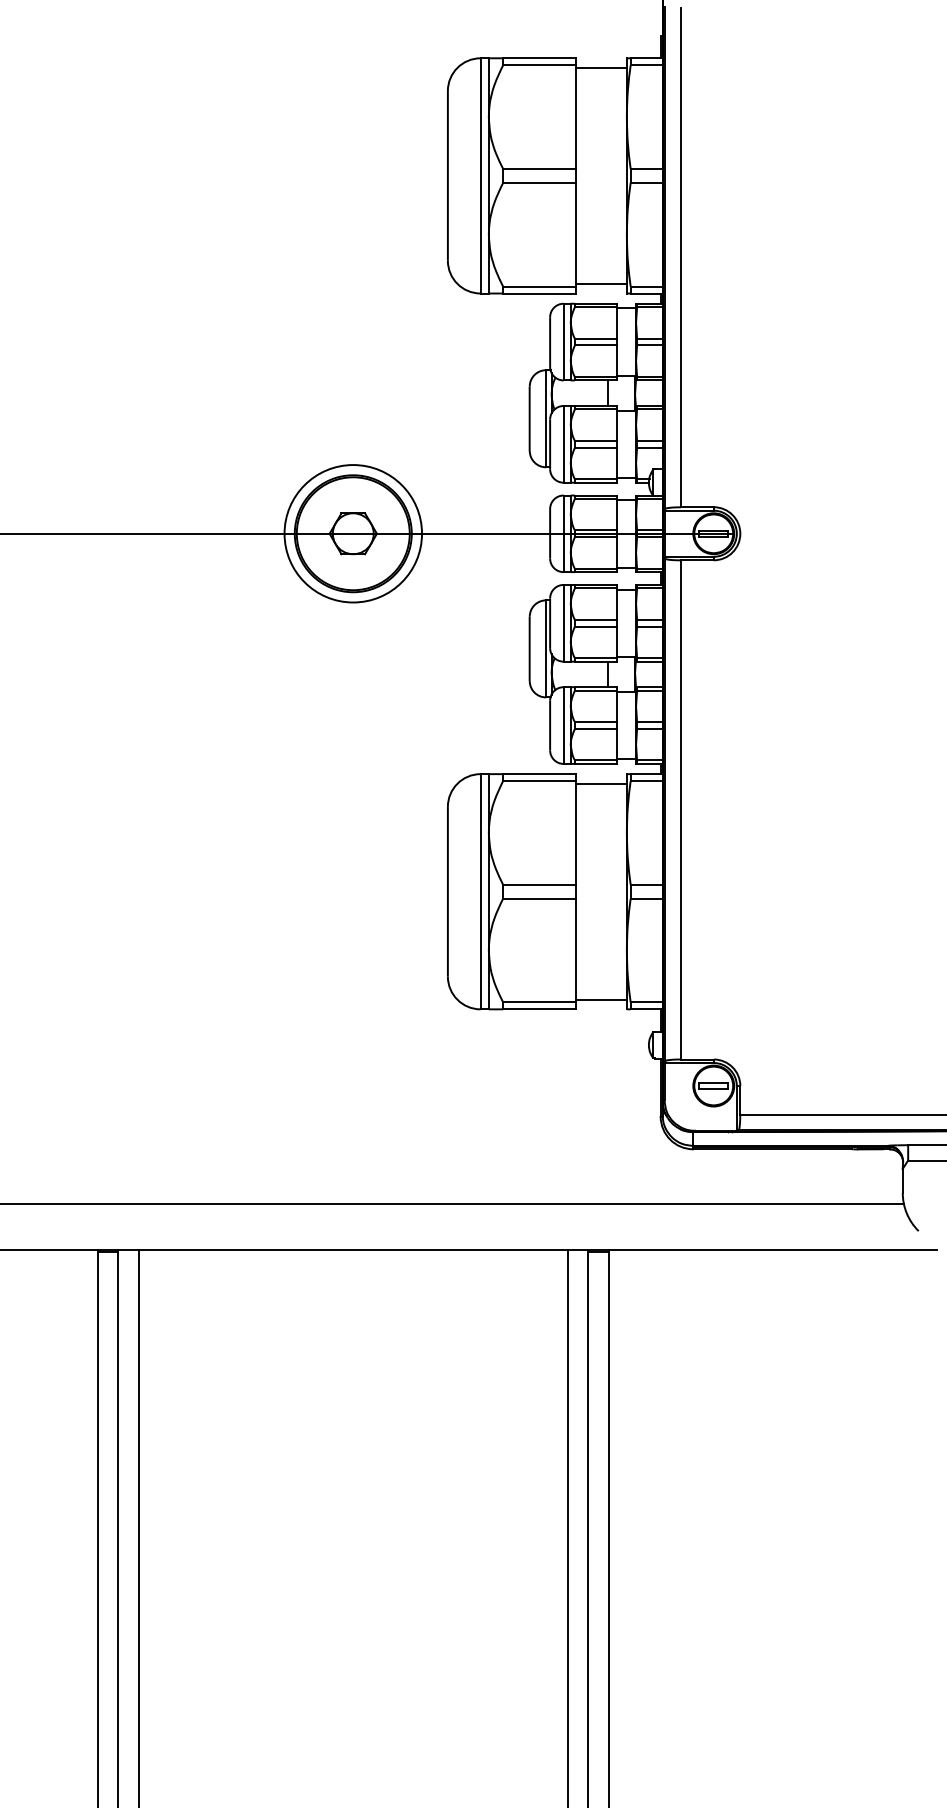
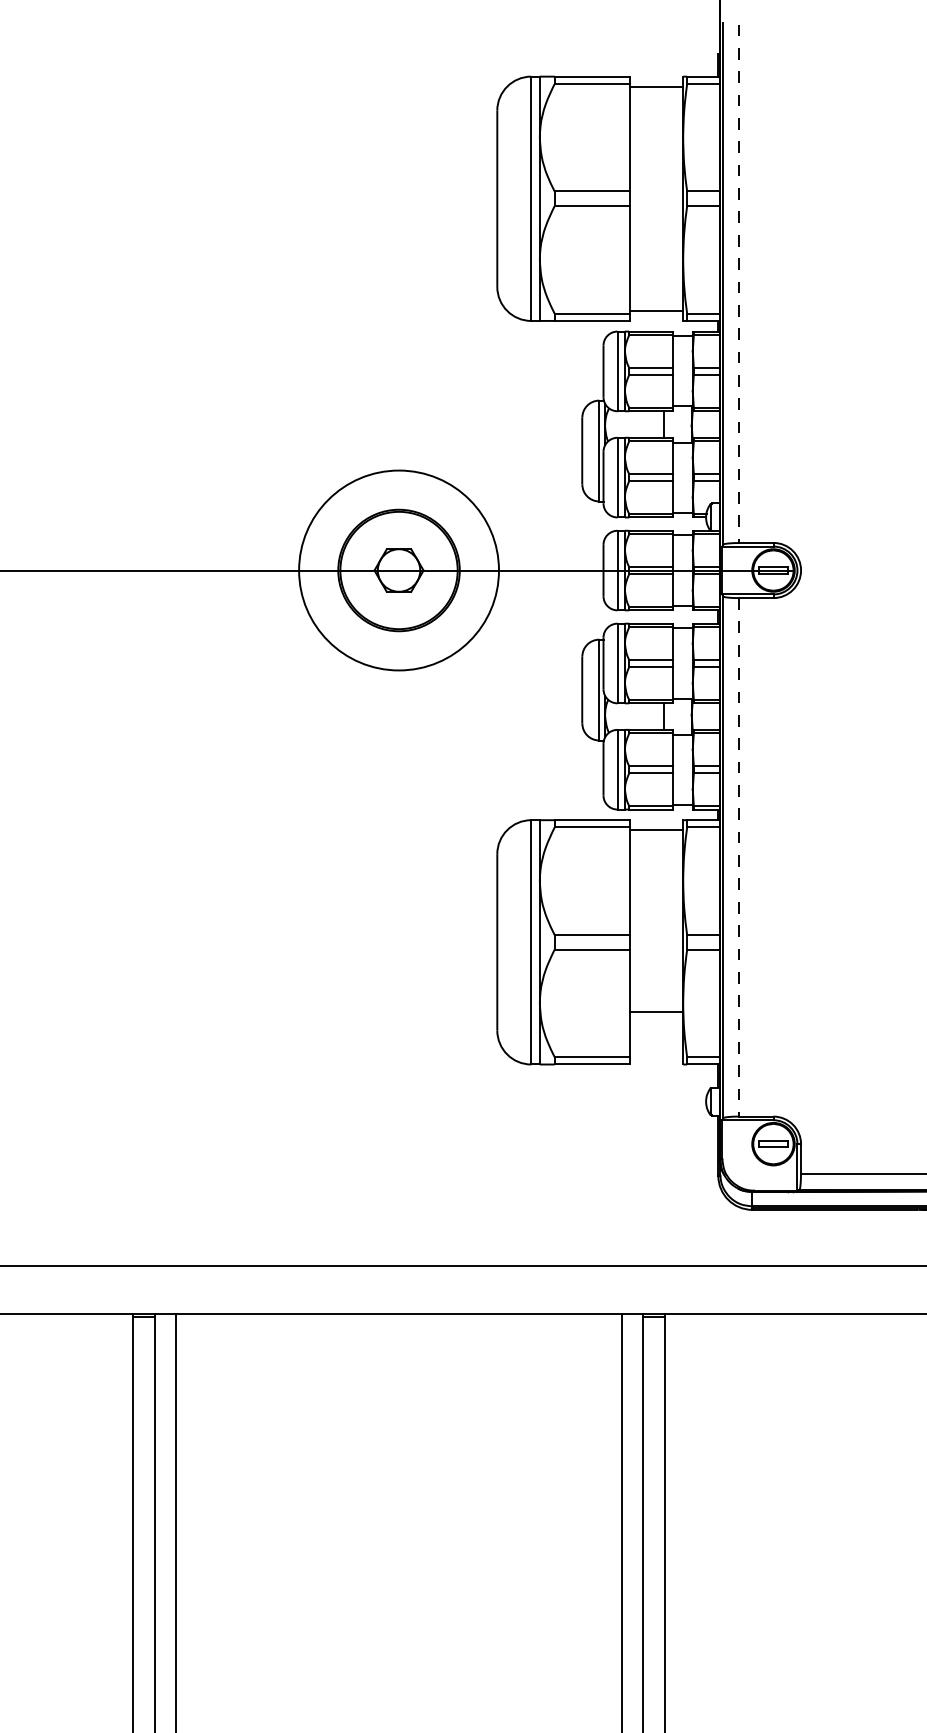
line: (680, 257) -> (738, 283), solid -> dashed
circle: (353, 533) -> (399, 570), size x1.4
line: (680, 809) -> (738, 856), solid -> dashed
line: (600, 999) -> (655, 1011), moved

